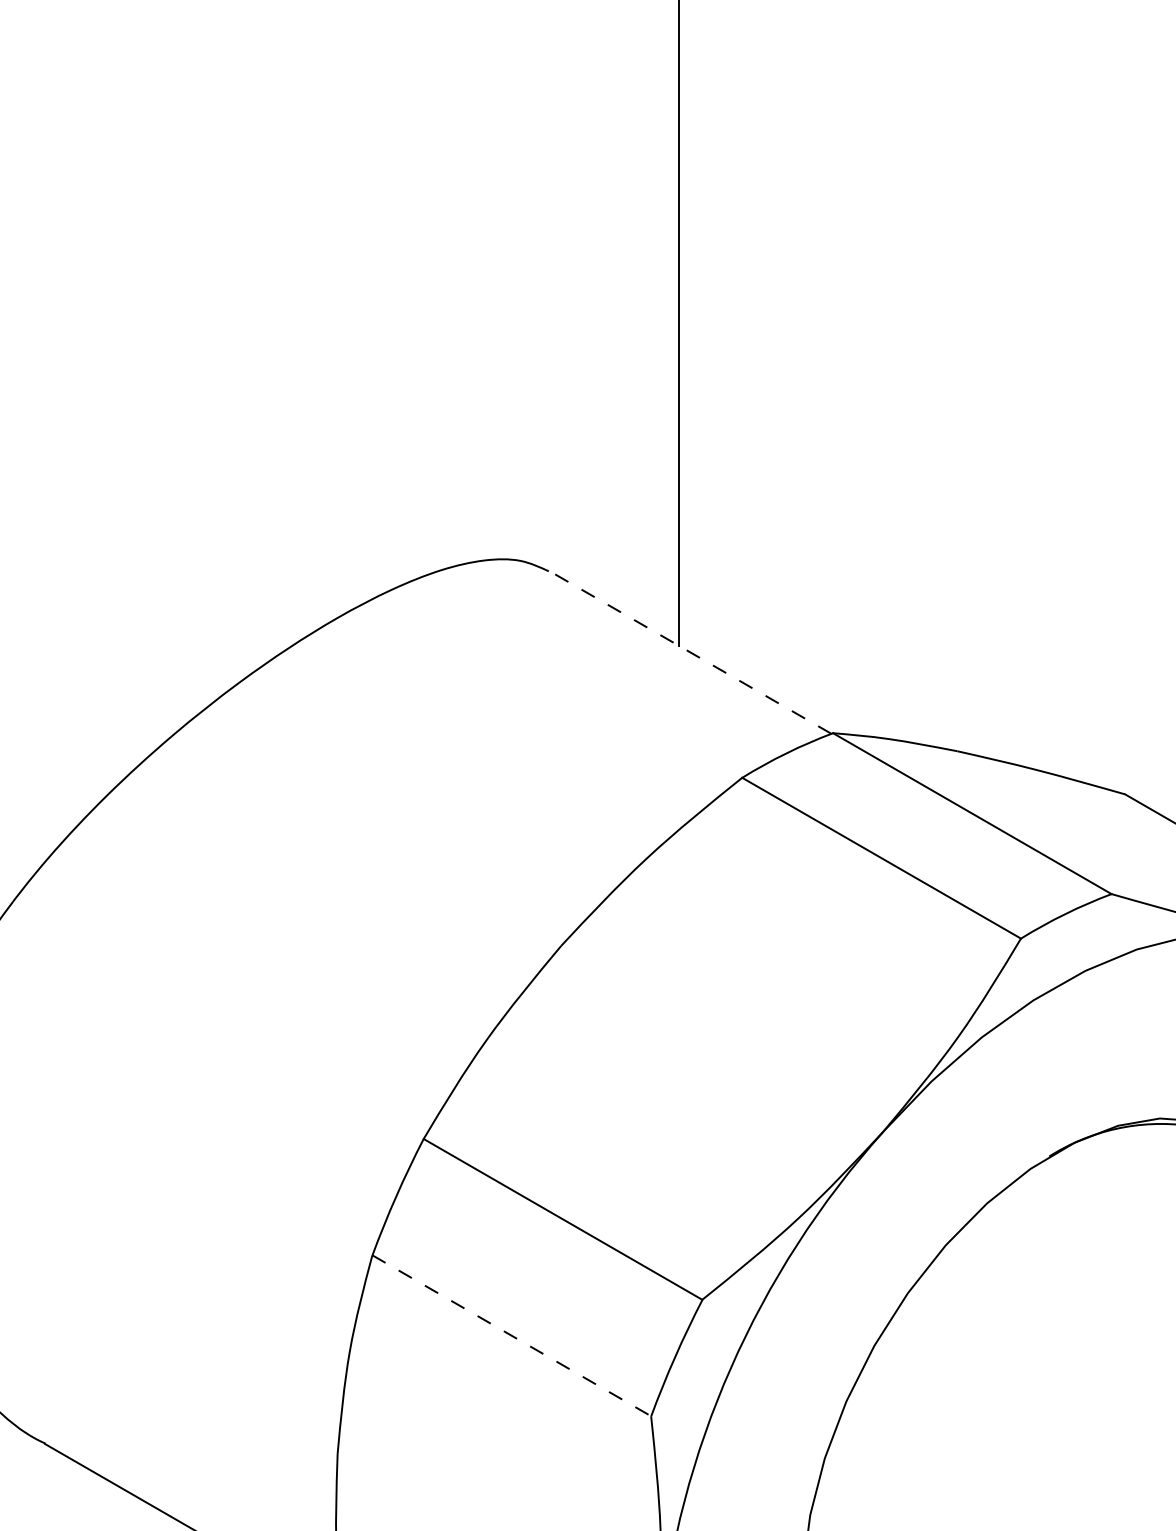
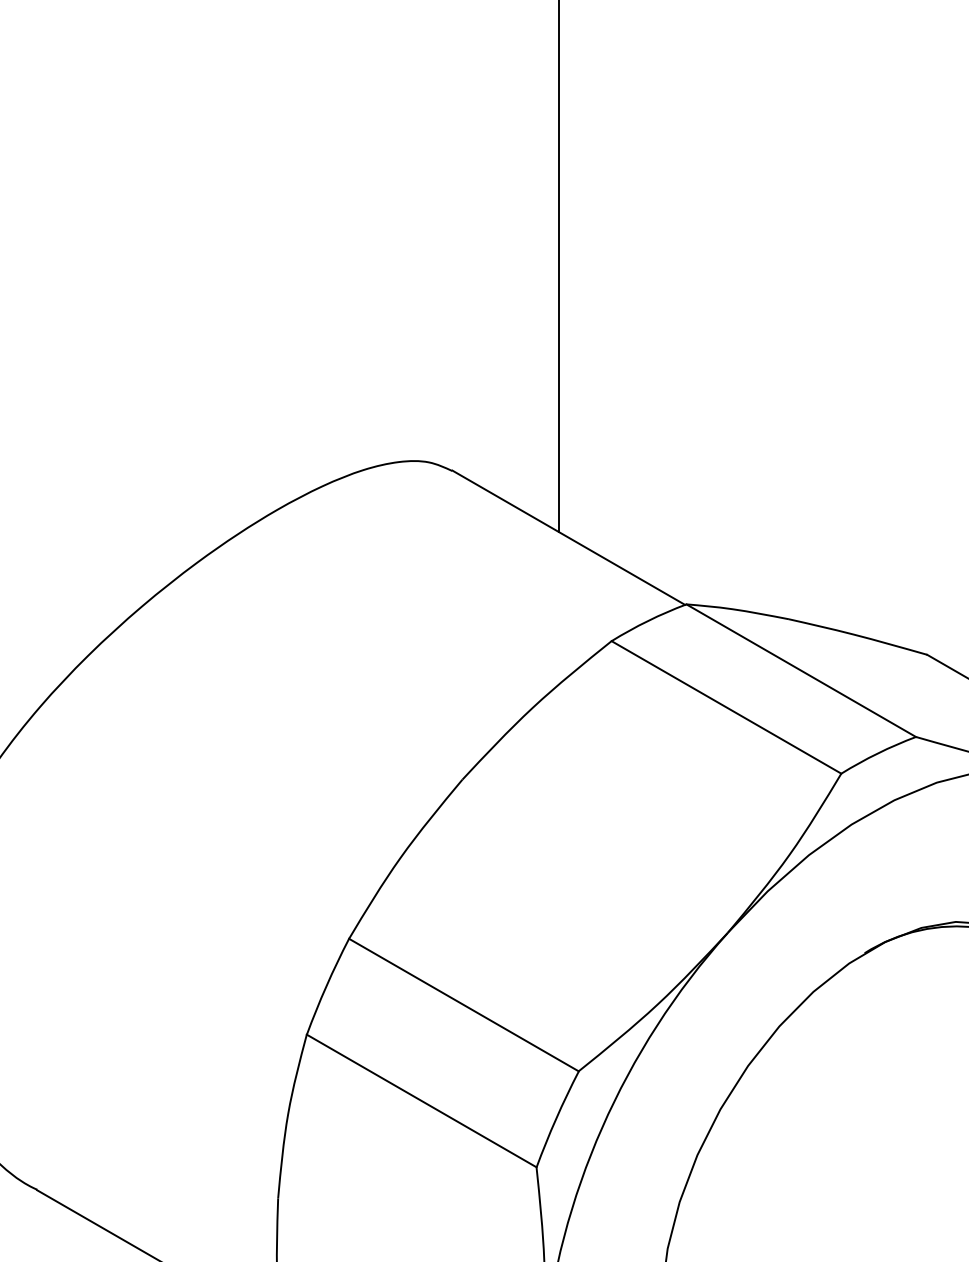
line: (689, 652) -> (568, 537), dashed -> solid
line: (511, 1335) -> (421, 1100), dashed -> solid

